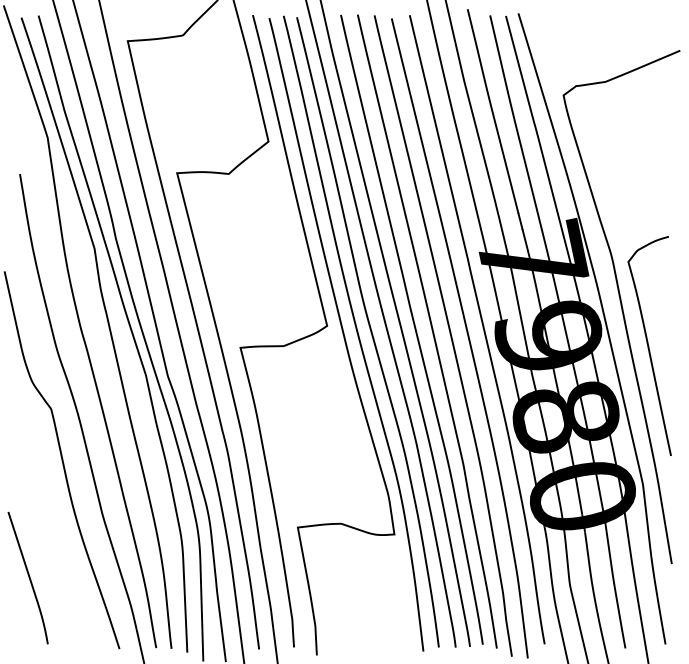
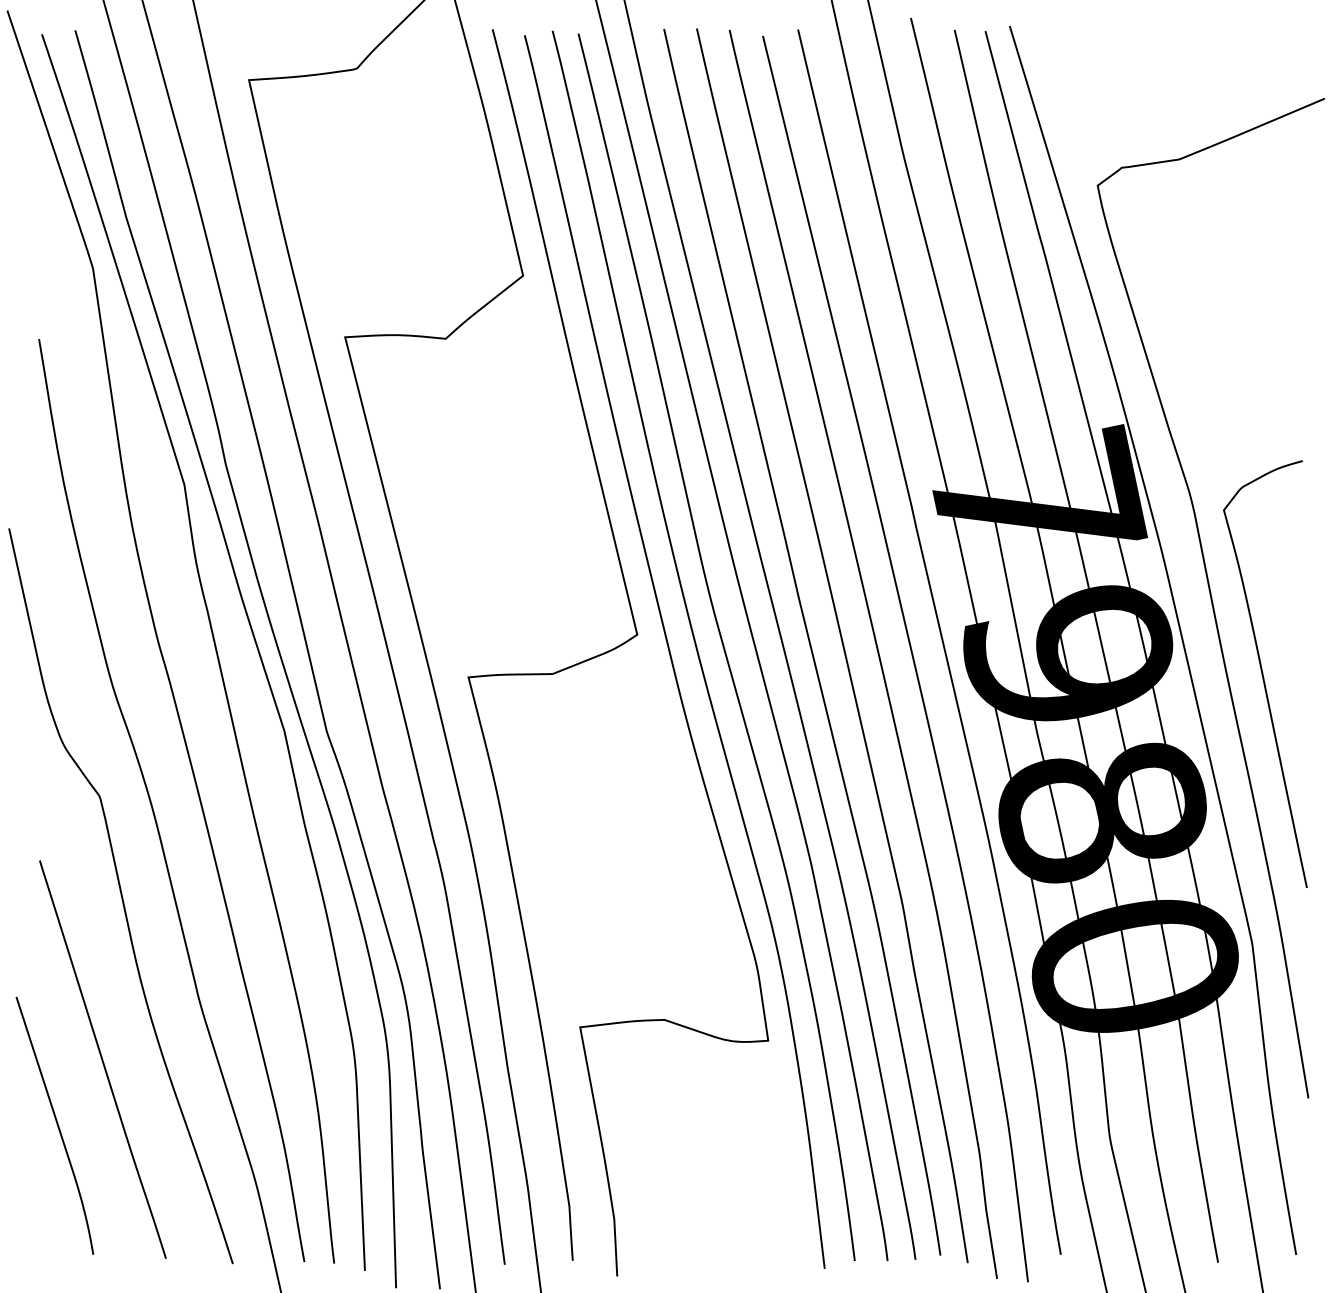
line: (52, 543) -> (102, 1058), added

